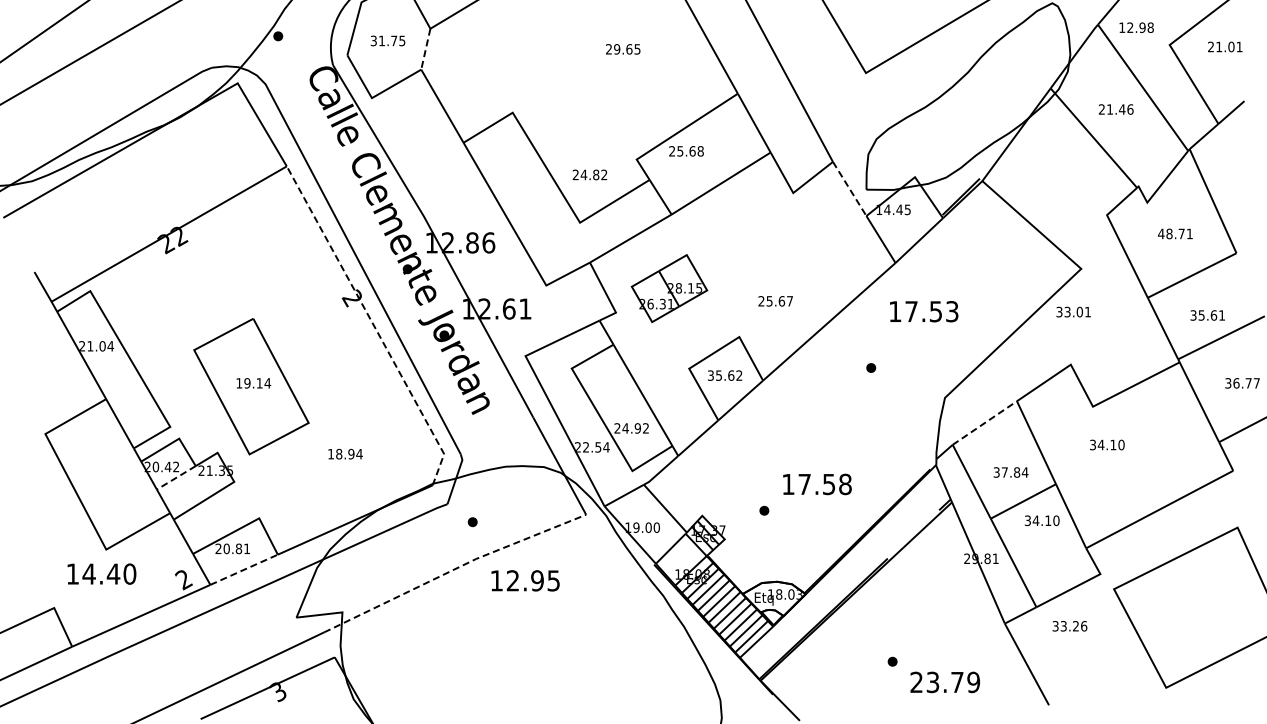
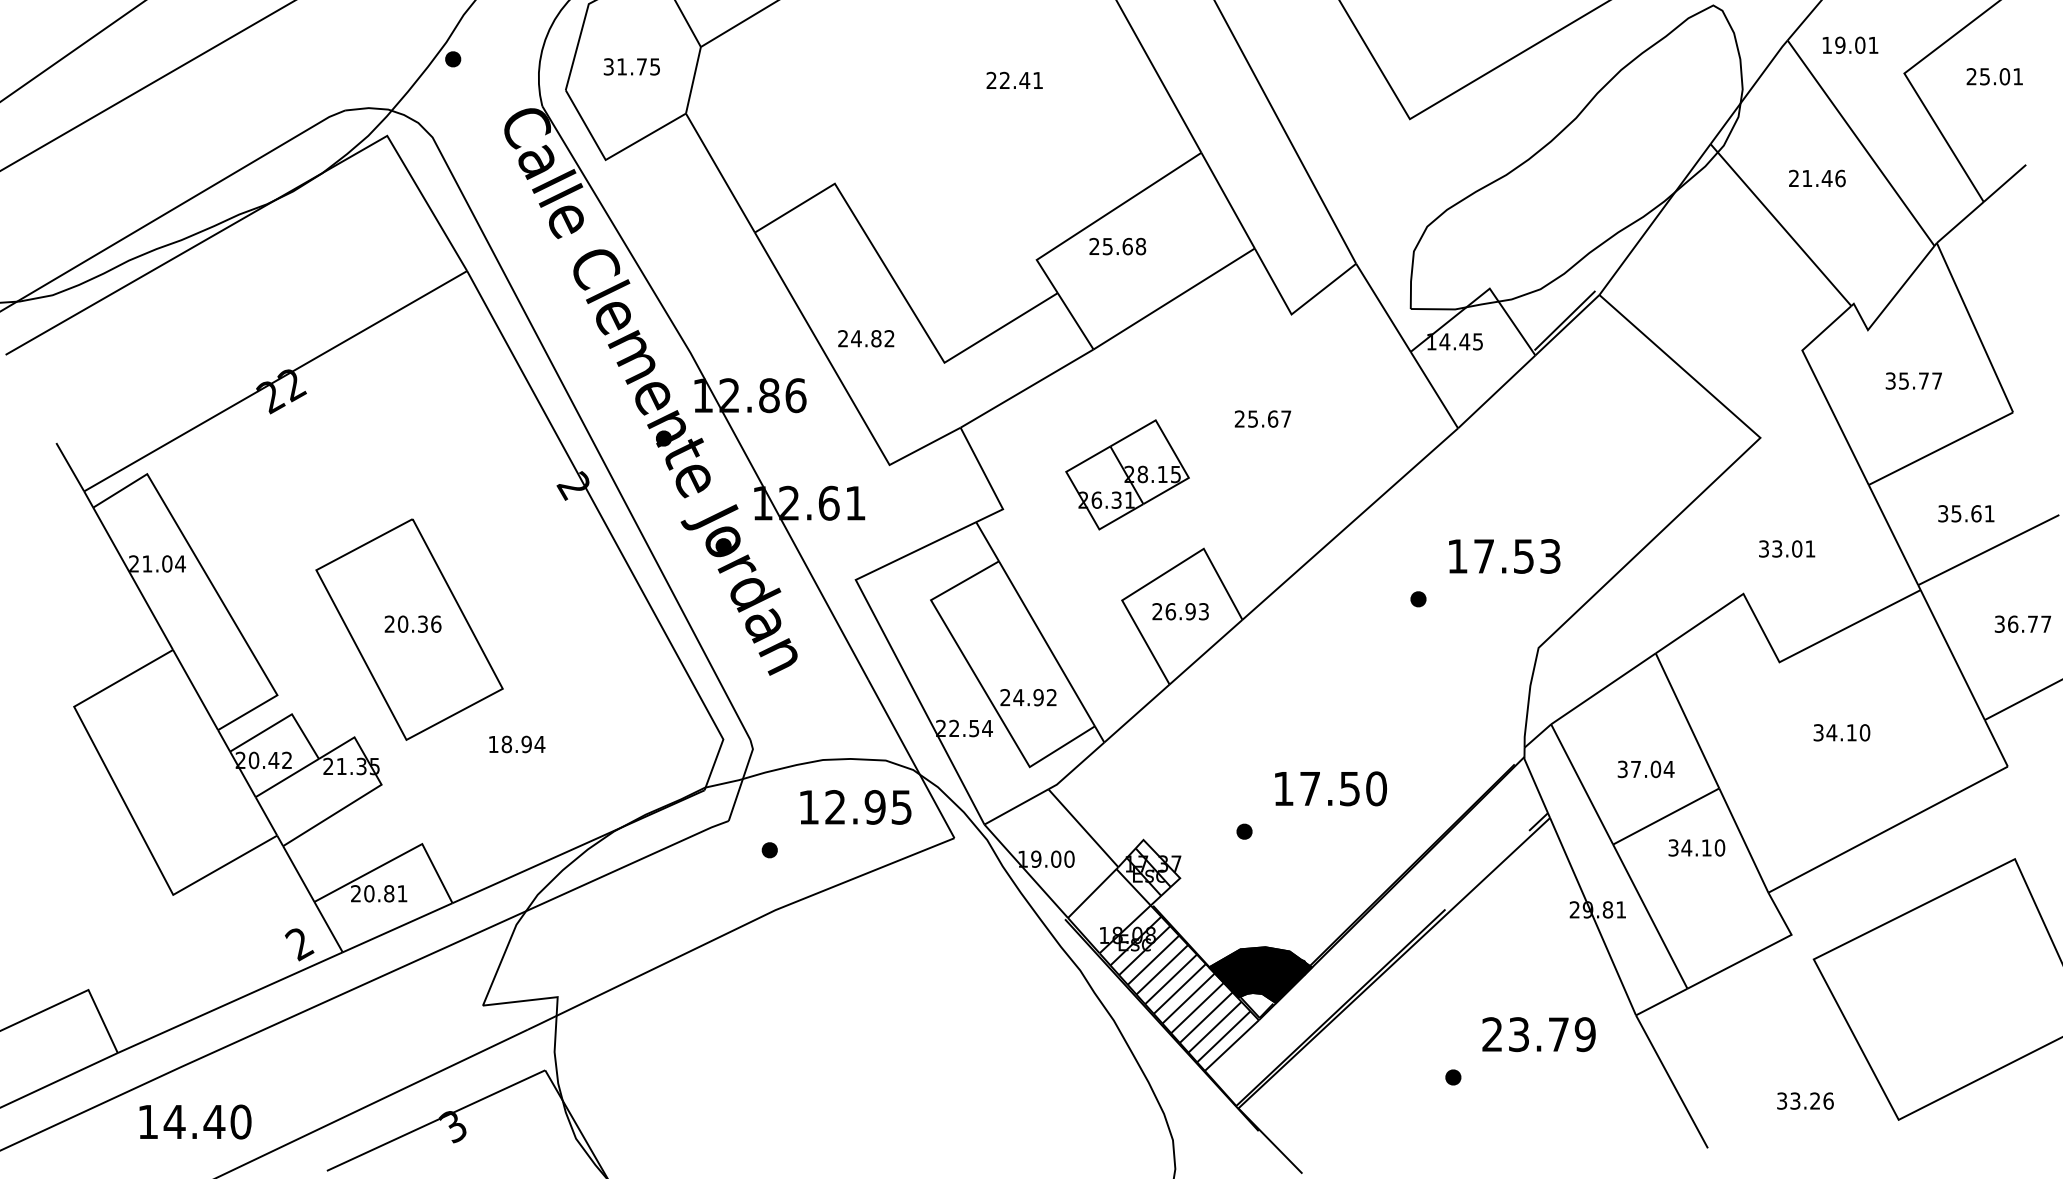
text: (1140, 27) -> (1856, 44), 12.98 -> 19.01
text: (1219, 46) -> (1985, 75), 21.01 -> 25.01
line: (425, 49) -> (692, 80), dashed -> solid
text: (627, 49) -> (1021, 80), 29.65 -> 22.41
text: (589, 174) -> (865, 337), moved
line: (849, 188) -> (1383, 307), dashed -> solid
text: (1175, 233) -> (1913, 380), 48.71 -> 35.77
part: (669, 288) -> (1127, 474), moved
text: (775, 301) -> (1262, 419), moved
text: (924, 311) -> (1505, 556), moved
text: (1073, 311) -> (1786, 547), moved
line: (373, 325) -> (608, 530), dashed -> solid
text: (724, 375) -> (1179, 611), 35.62 -> 26.93
text: (253, 383) -> (412, 624), 19.14 -> 20.36
line: (984, 423) -> (1602, 689), dashed -> solid
text: (1107, 444) -> (1842, 731), moved
text: (345, 453) -> (517, 743), moved
text: (1016, 472) -> (1654, 769), 37.84 -> 37.04
line: (176, 477) -> (287, 777), dashed -> solid
text: (845, 484) -> (1376, 788), 17.58 -> 17.50
line: (244, 569) -> (398, 927), dashed -> solid
line: (453, 569) -> (738, 927), dashed -> solid
text: (101, 573) -> (194, 1121), moved
text: (525, 580) -> (855, 806), moved
fill: (773, 598) -> (1259, 974), added
text: (1069, 626) -> (1804, 1101), moved
text: (945, 682) -> (1539, 1034), moved

